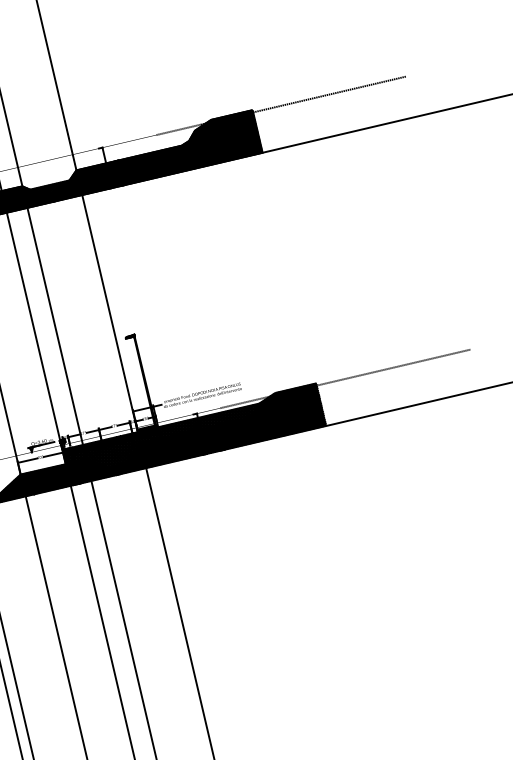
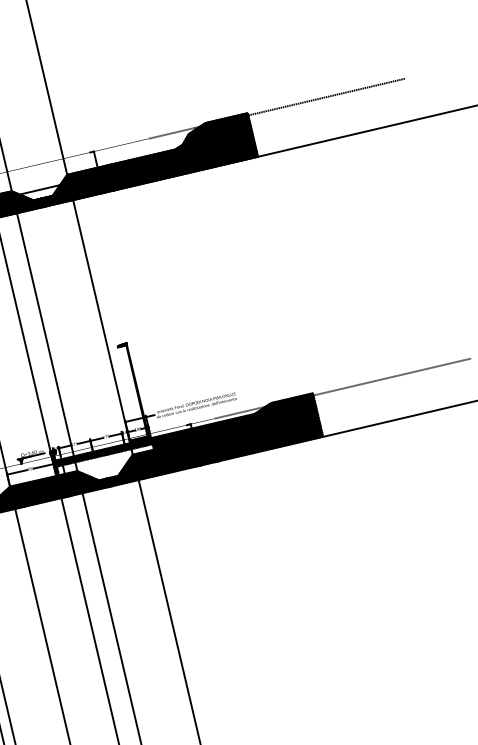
hatch: (49, 187) -> (39, 192), removed
hatch: (113, 450) -> (105, 461), removed

